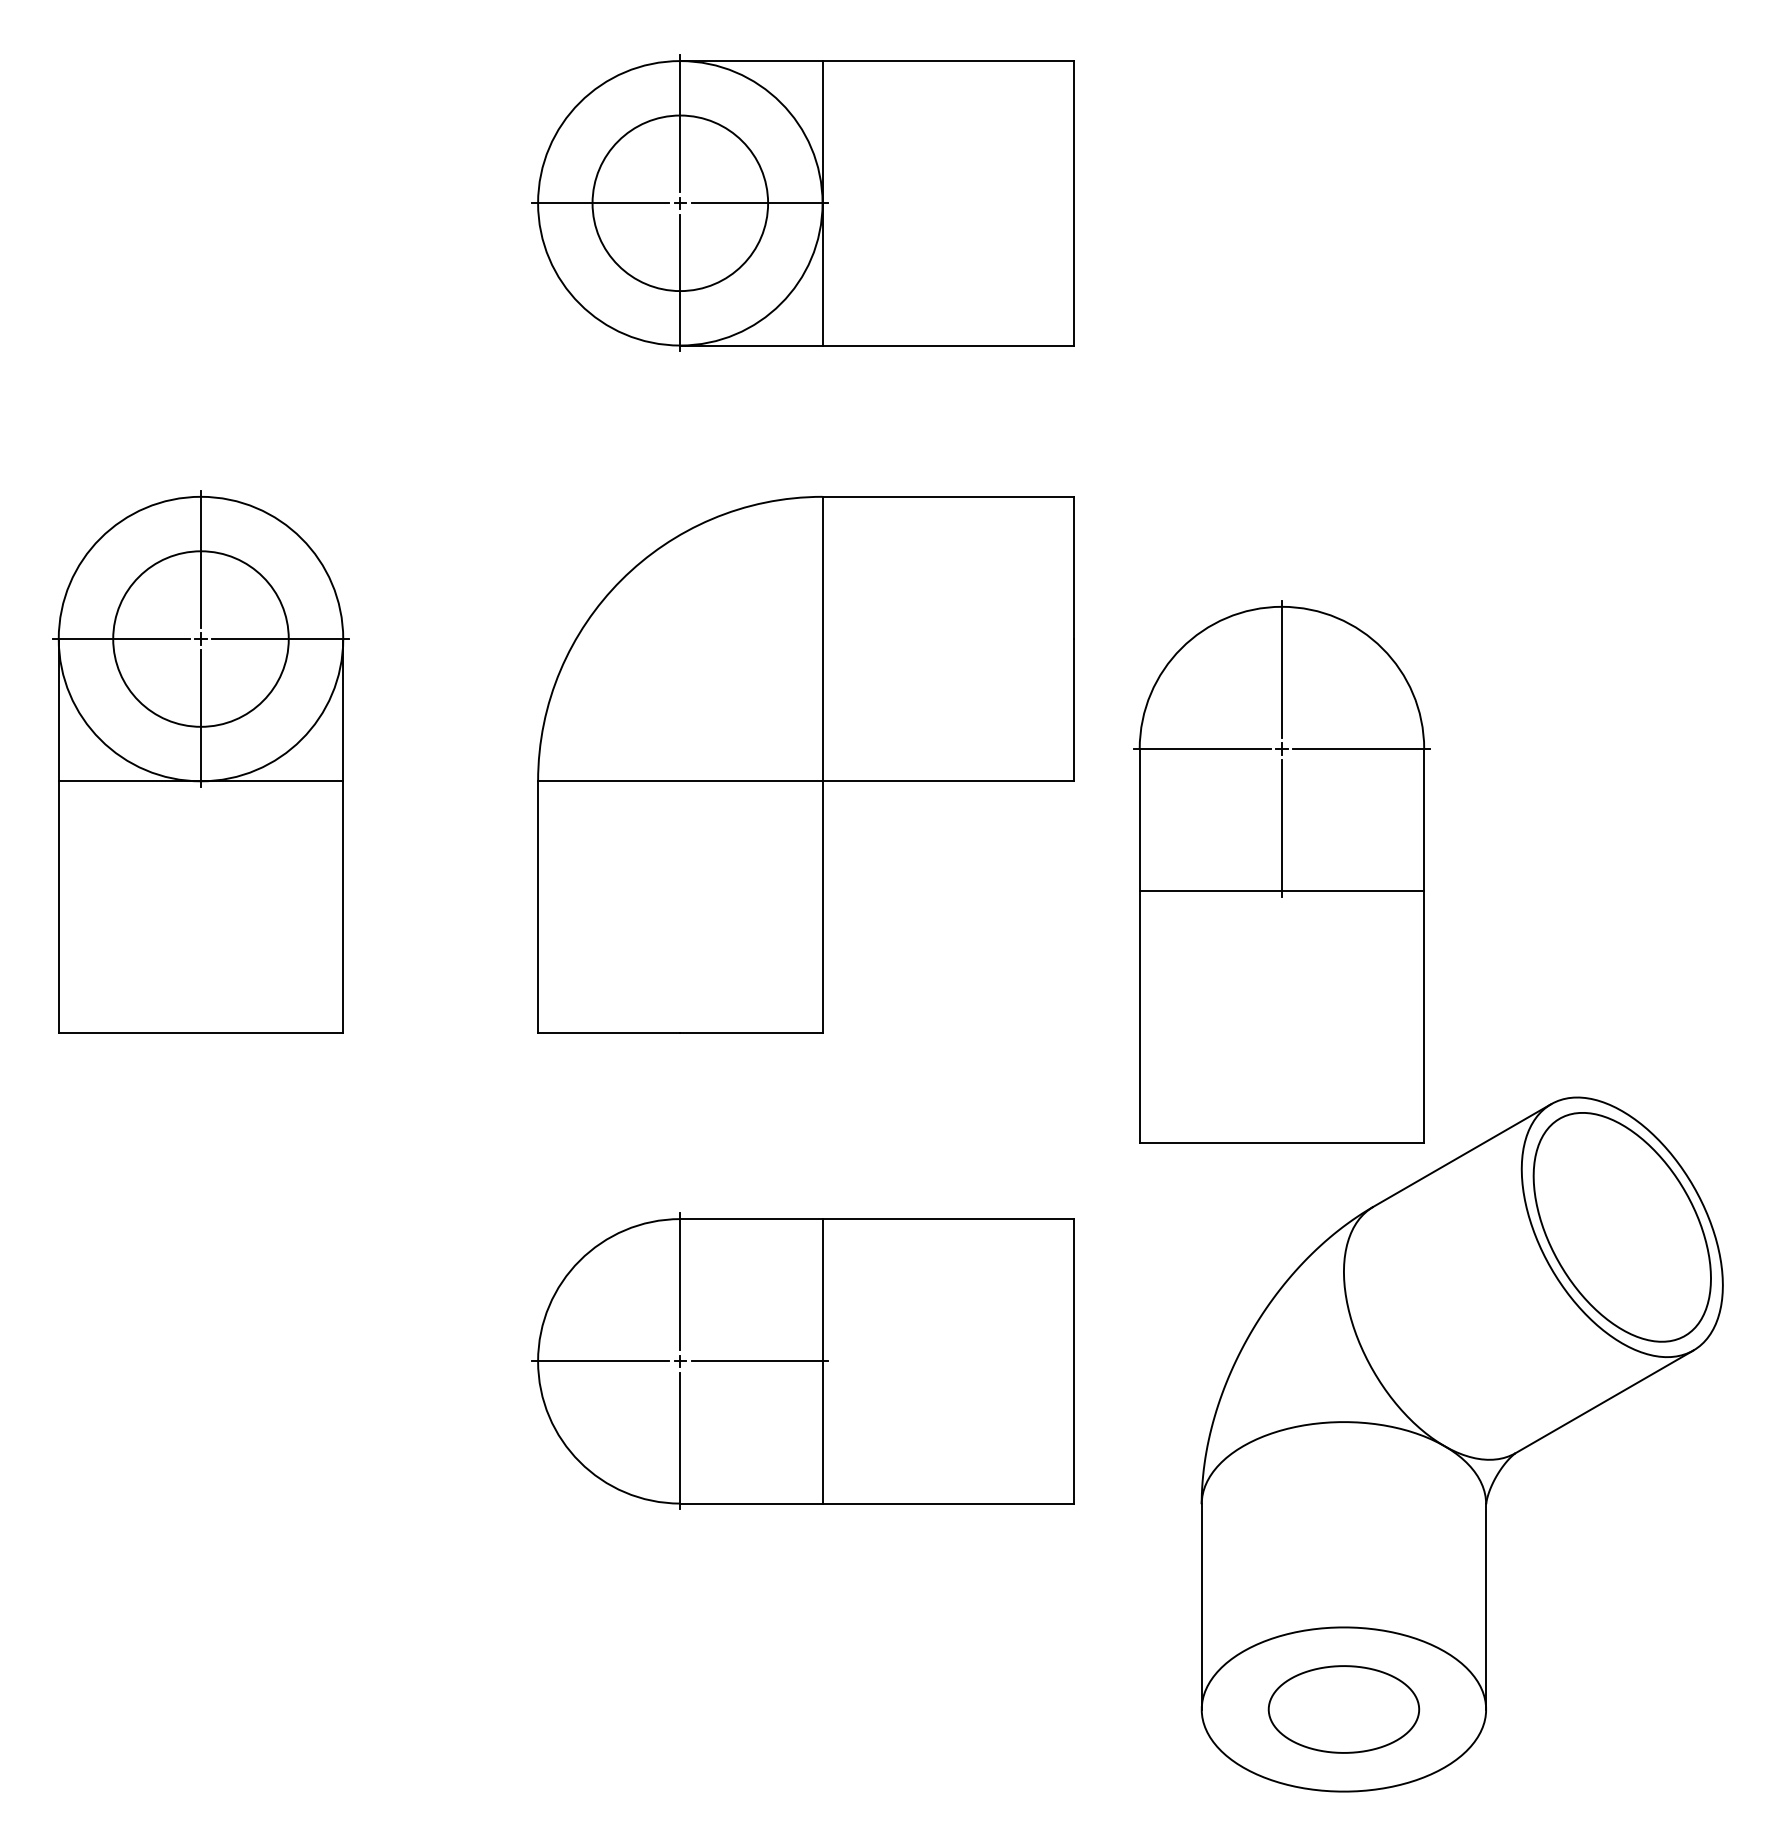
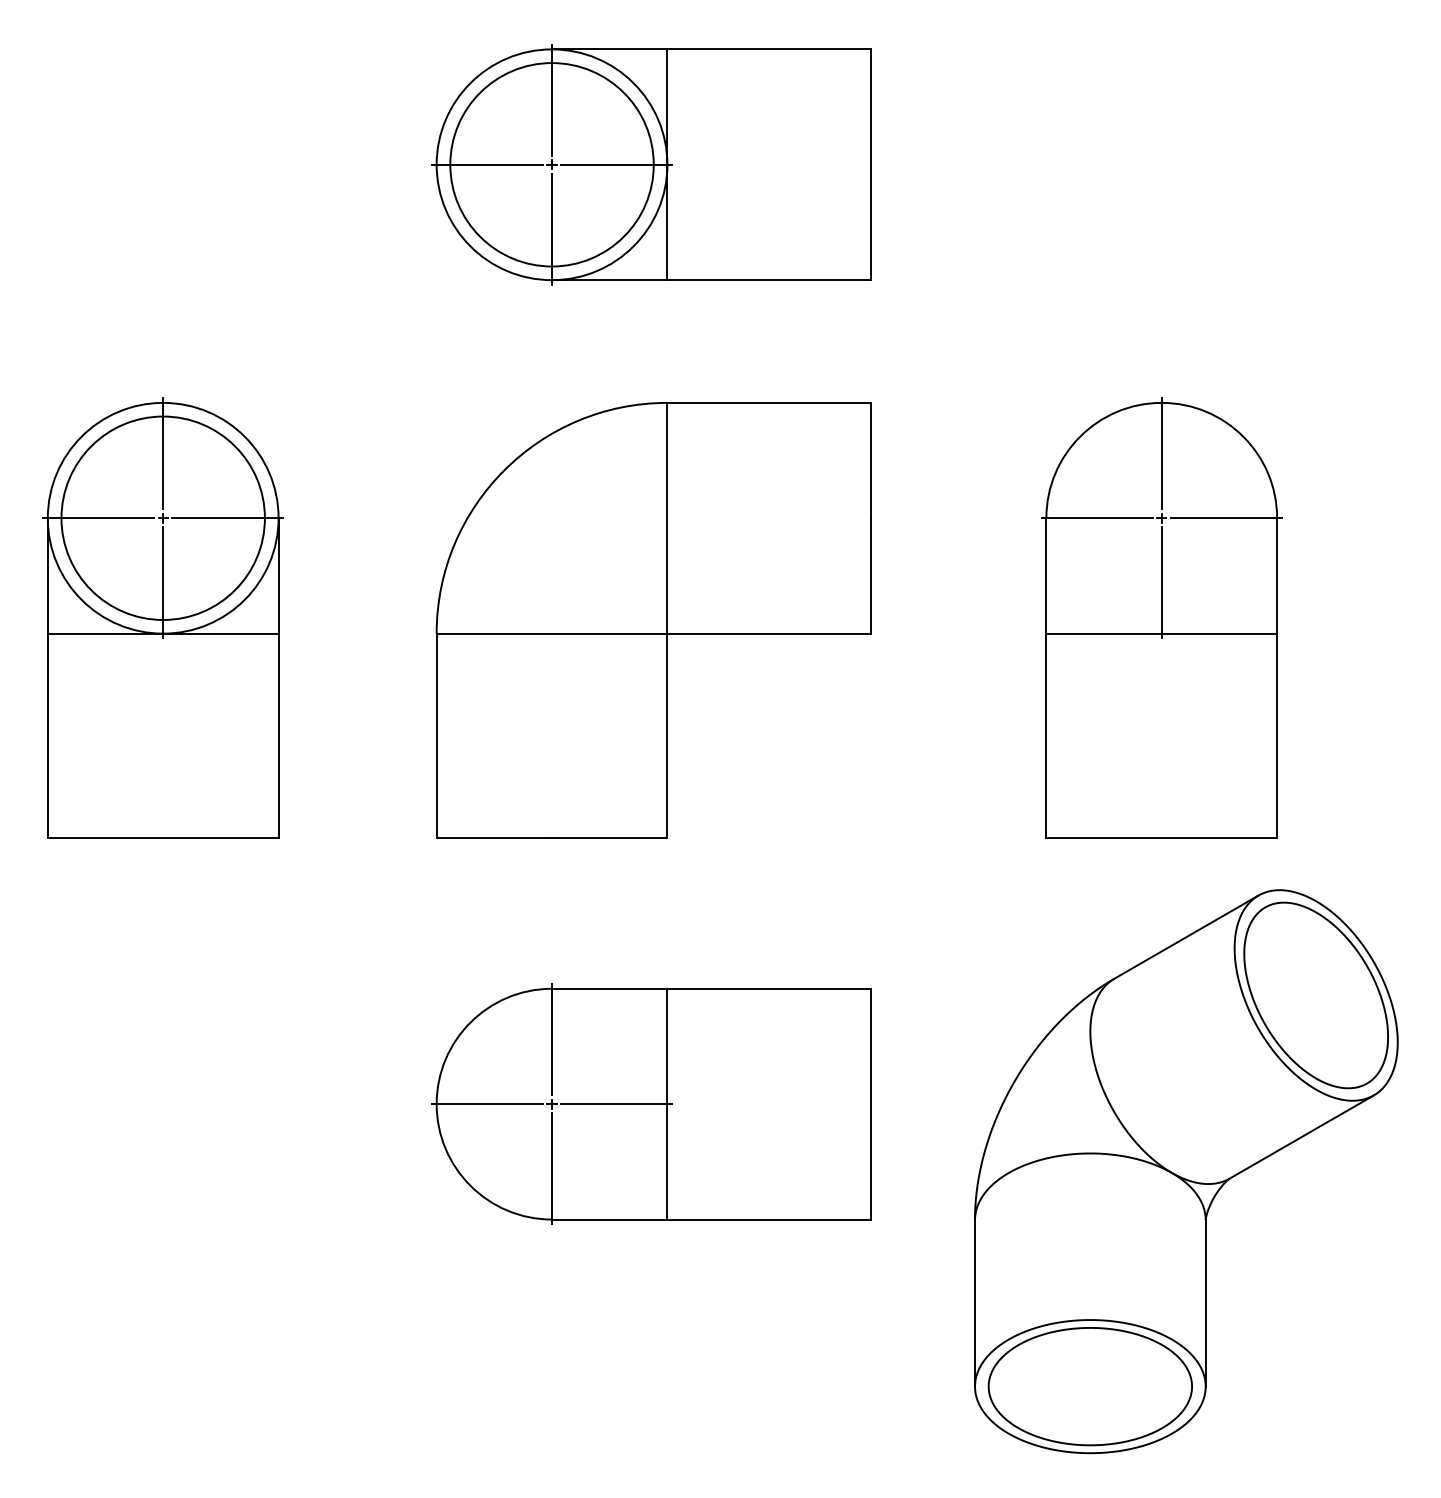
circle: (679, 202) -> (551, 164), size x1.43
circle: (200, 638) -> (162, 517), size x1.43
part: (1281, 871) -> (1161, 617), moved
part: (1343, 1709) -> (1090, 1386), size x1.67

